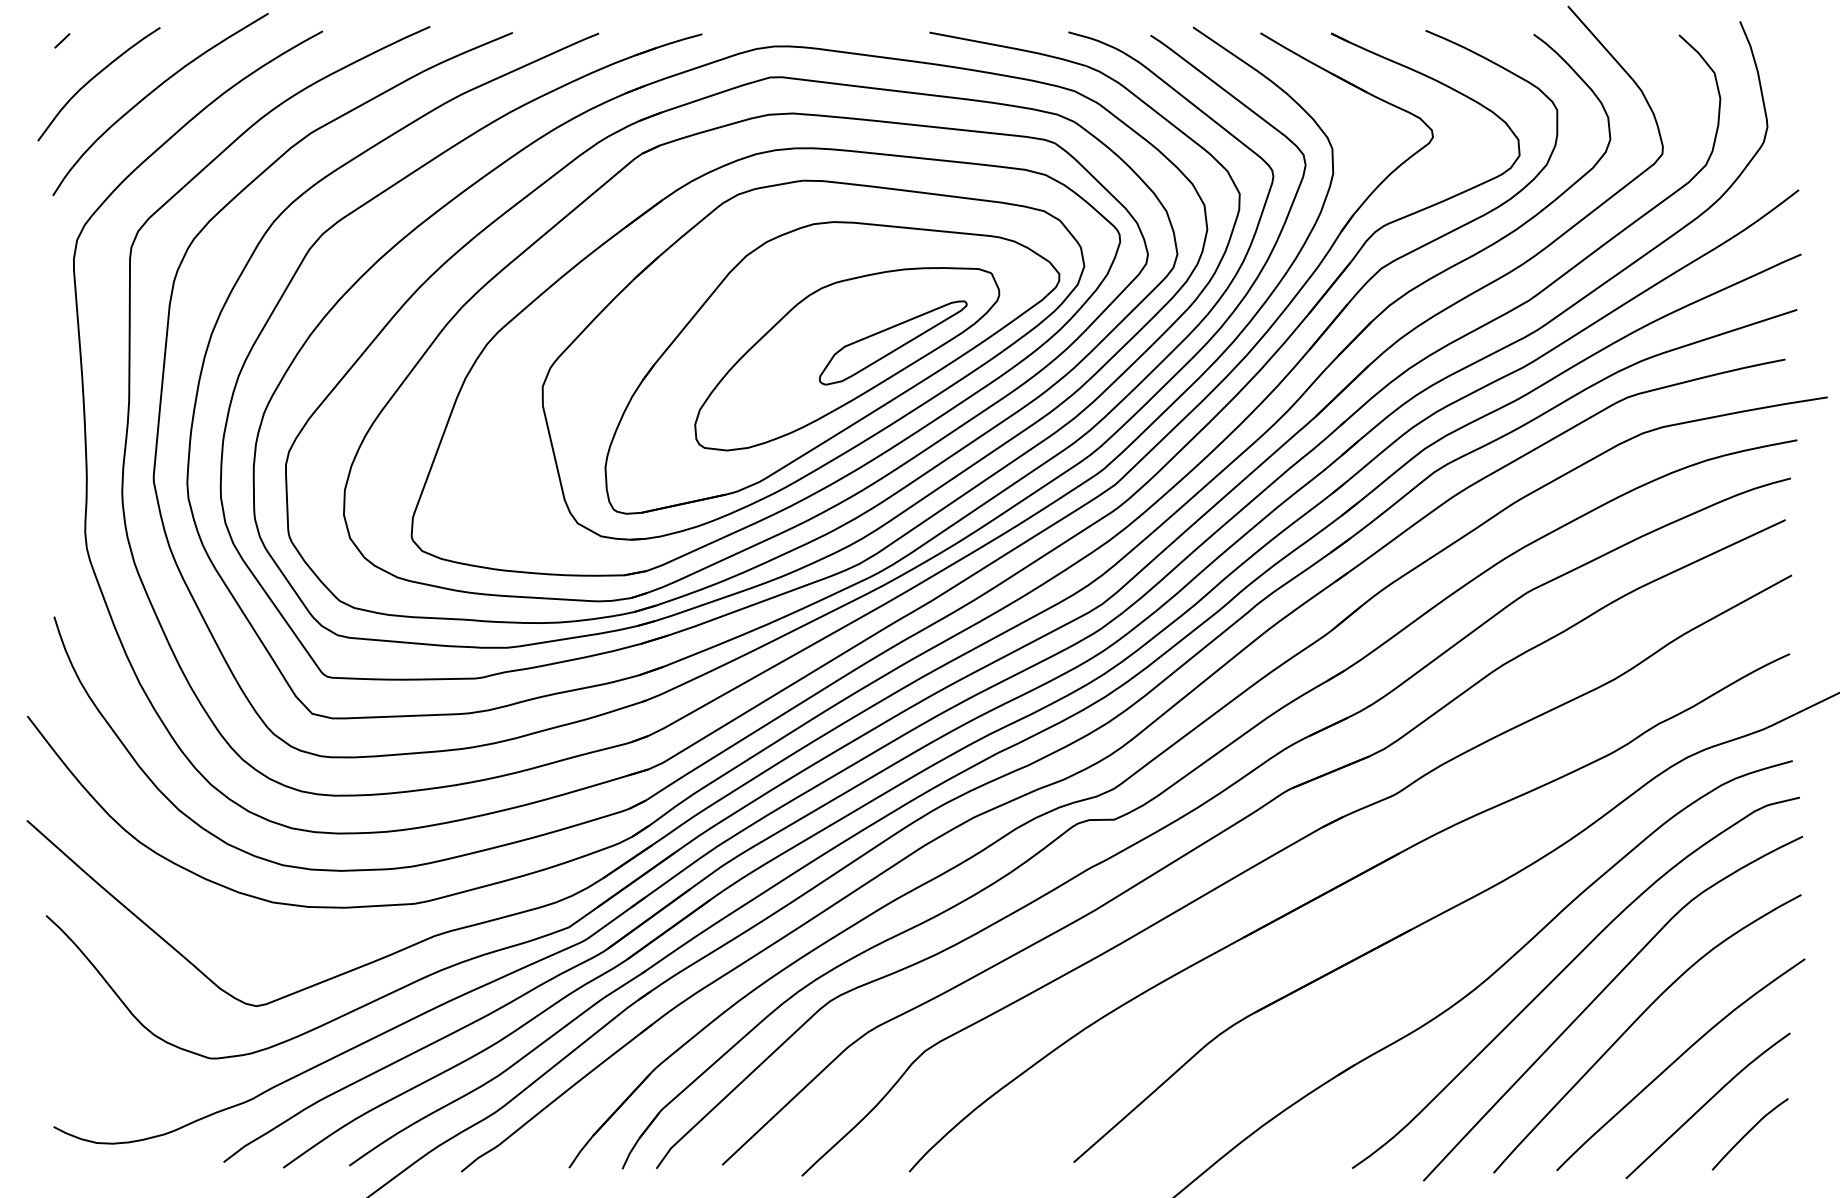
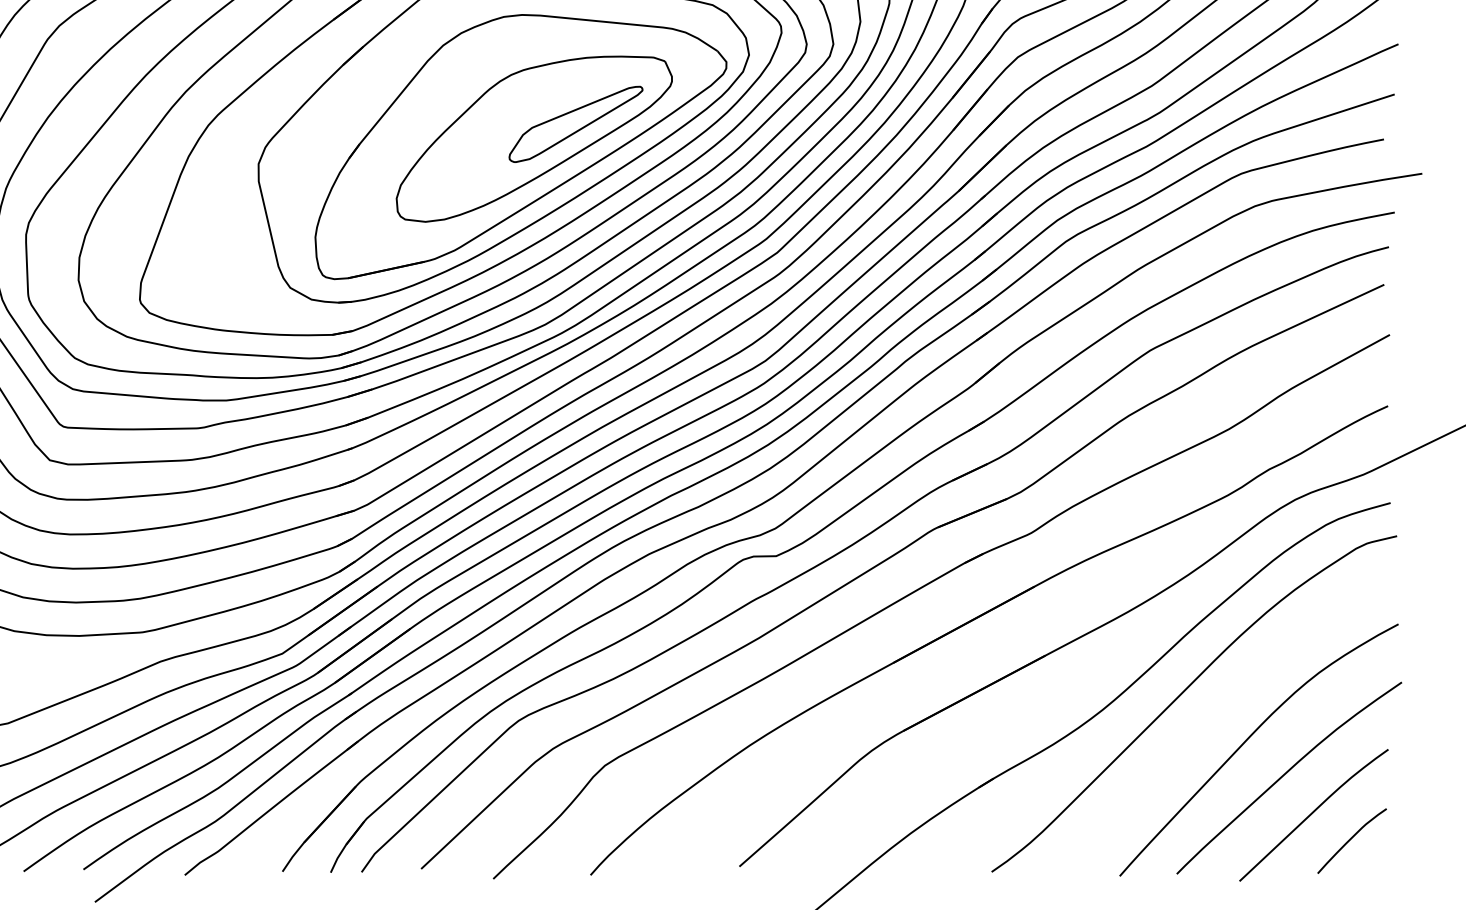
curve: (1600, 994) -> (1216, 714), removed

